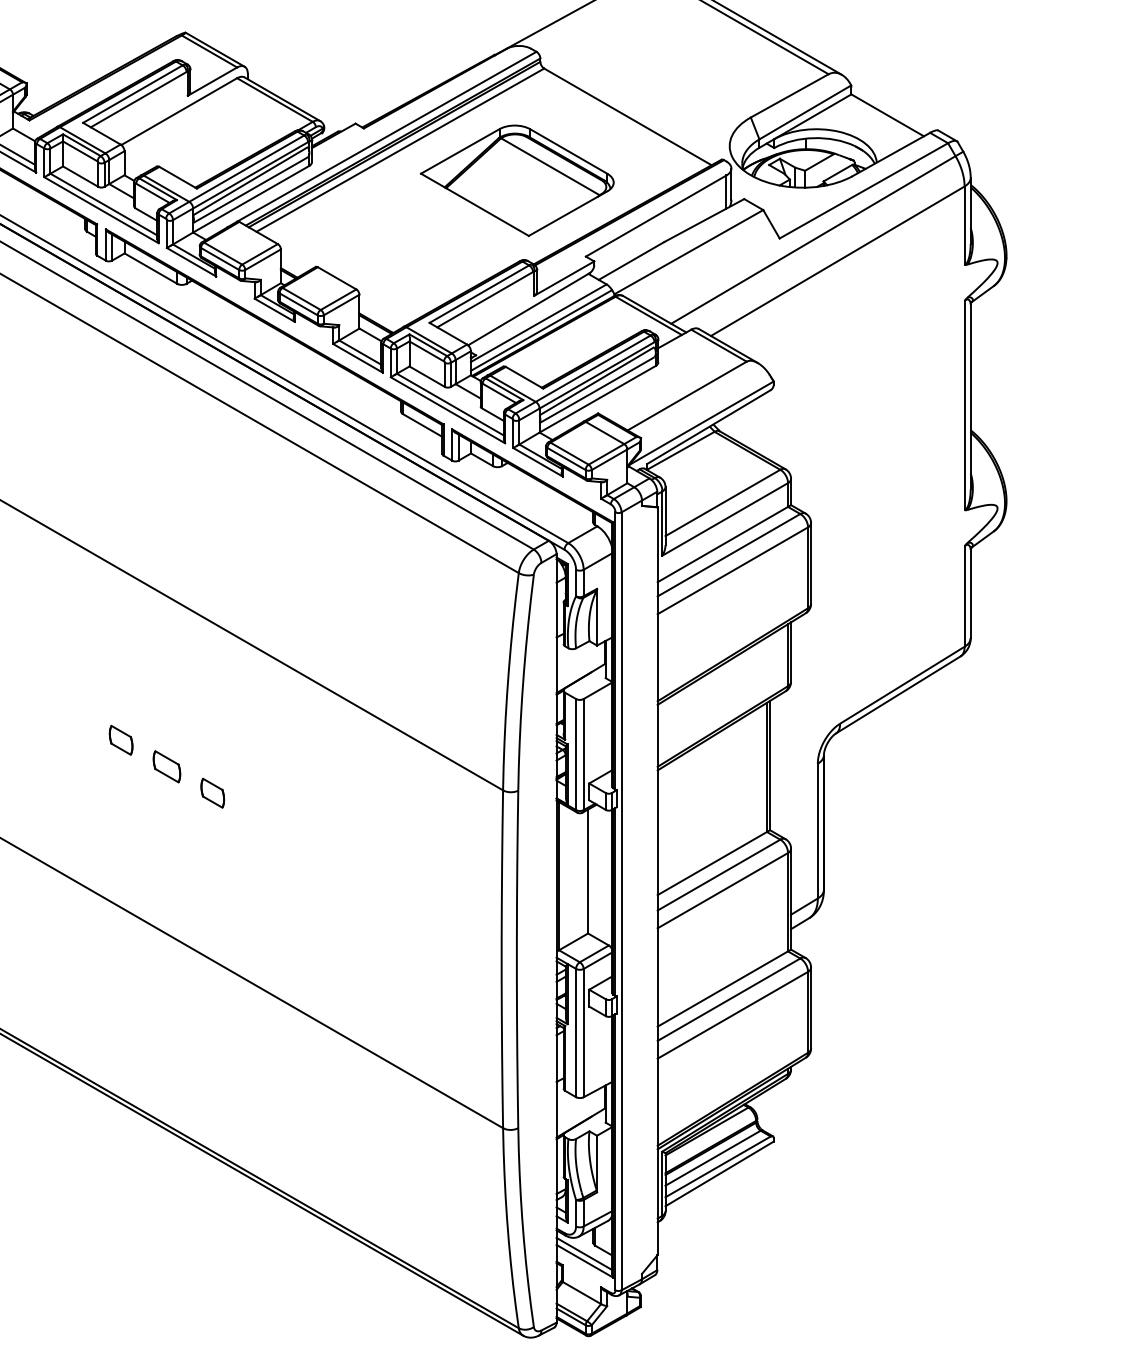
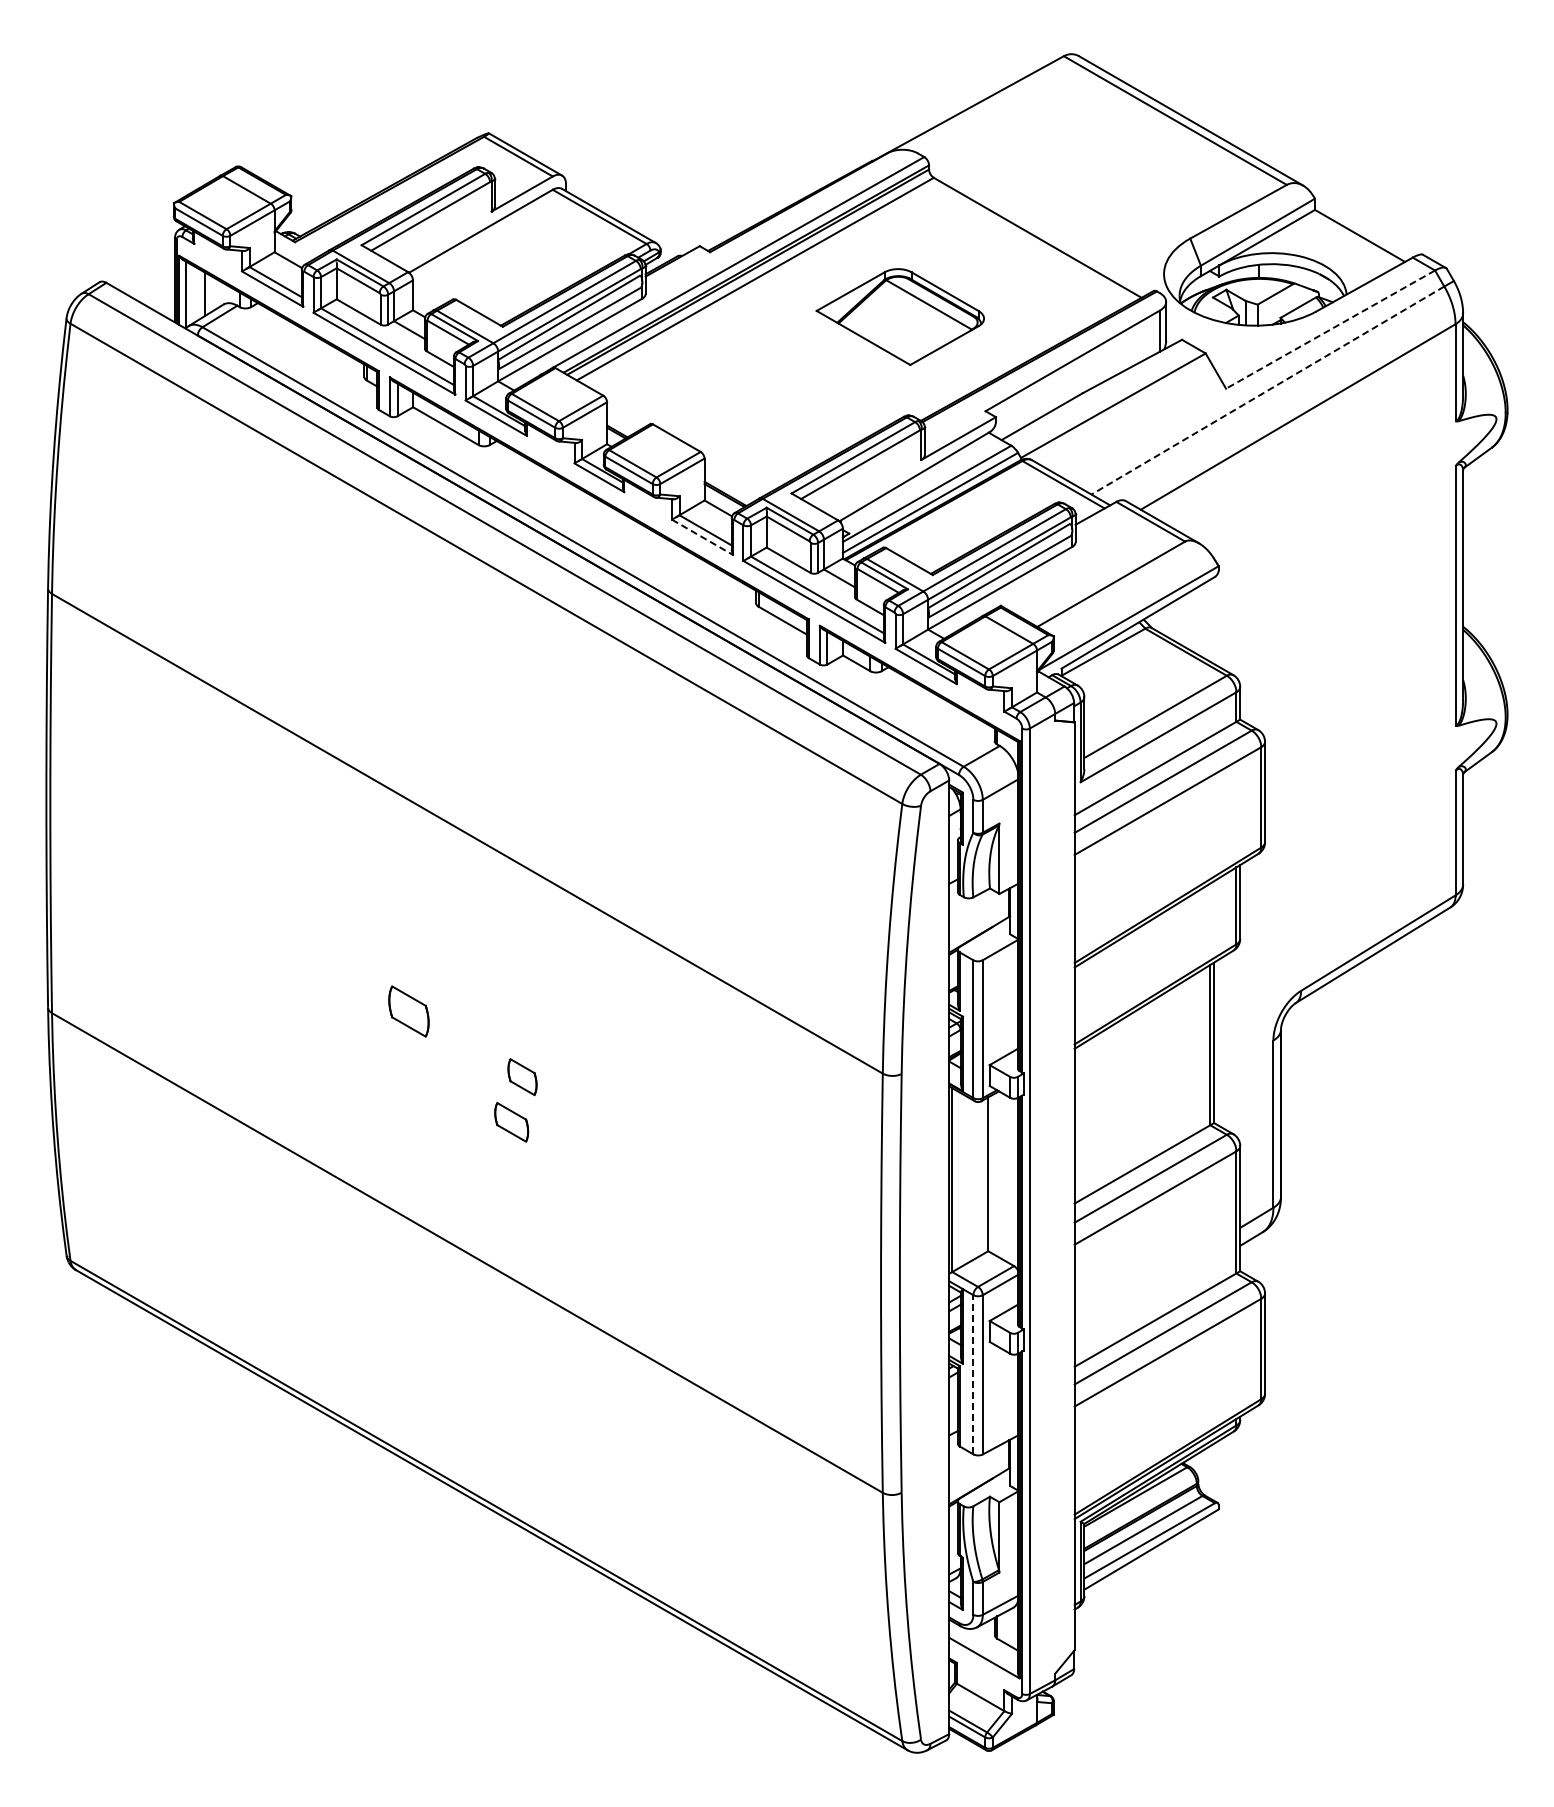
part: (516, 180) -> (899, 316), size x0.7
line: (863, 190) -> (1330, 329), solid -> dashed
line: (813, 239) -> (1267, 390), solid -> dashed
line: (358, 358) -> (703, 537), solid -> dashed
part: (120, 740) -> (408, 1011), size x1.4
part: (166, 766) -> (511, 1122), moved
line: (576, 1032) -> (973, 1374), solid -> dashed
line: (584, 1253) -> (983, 1648), removed

